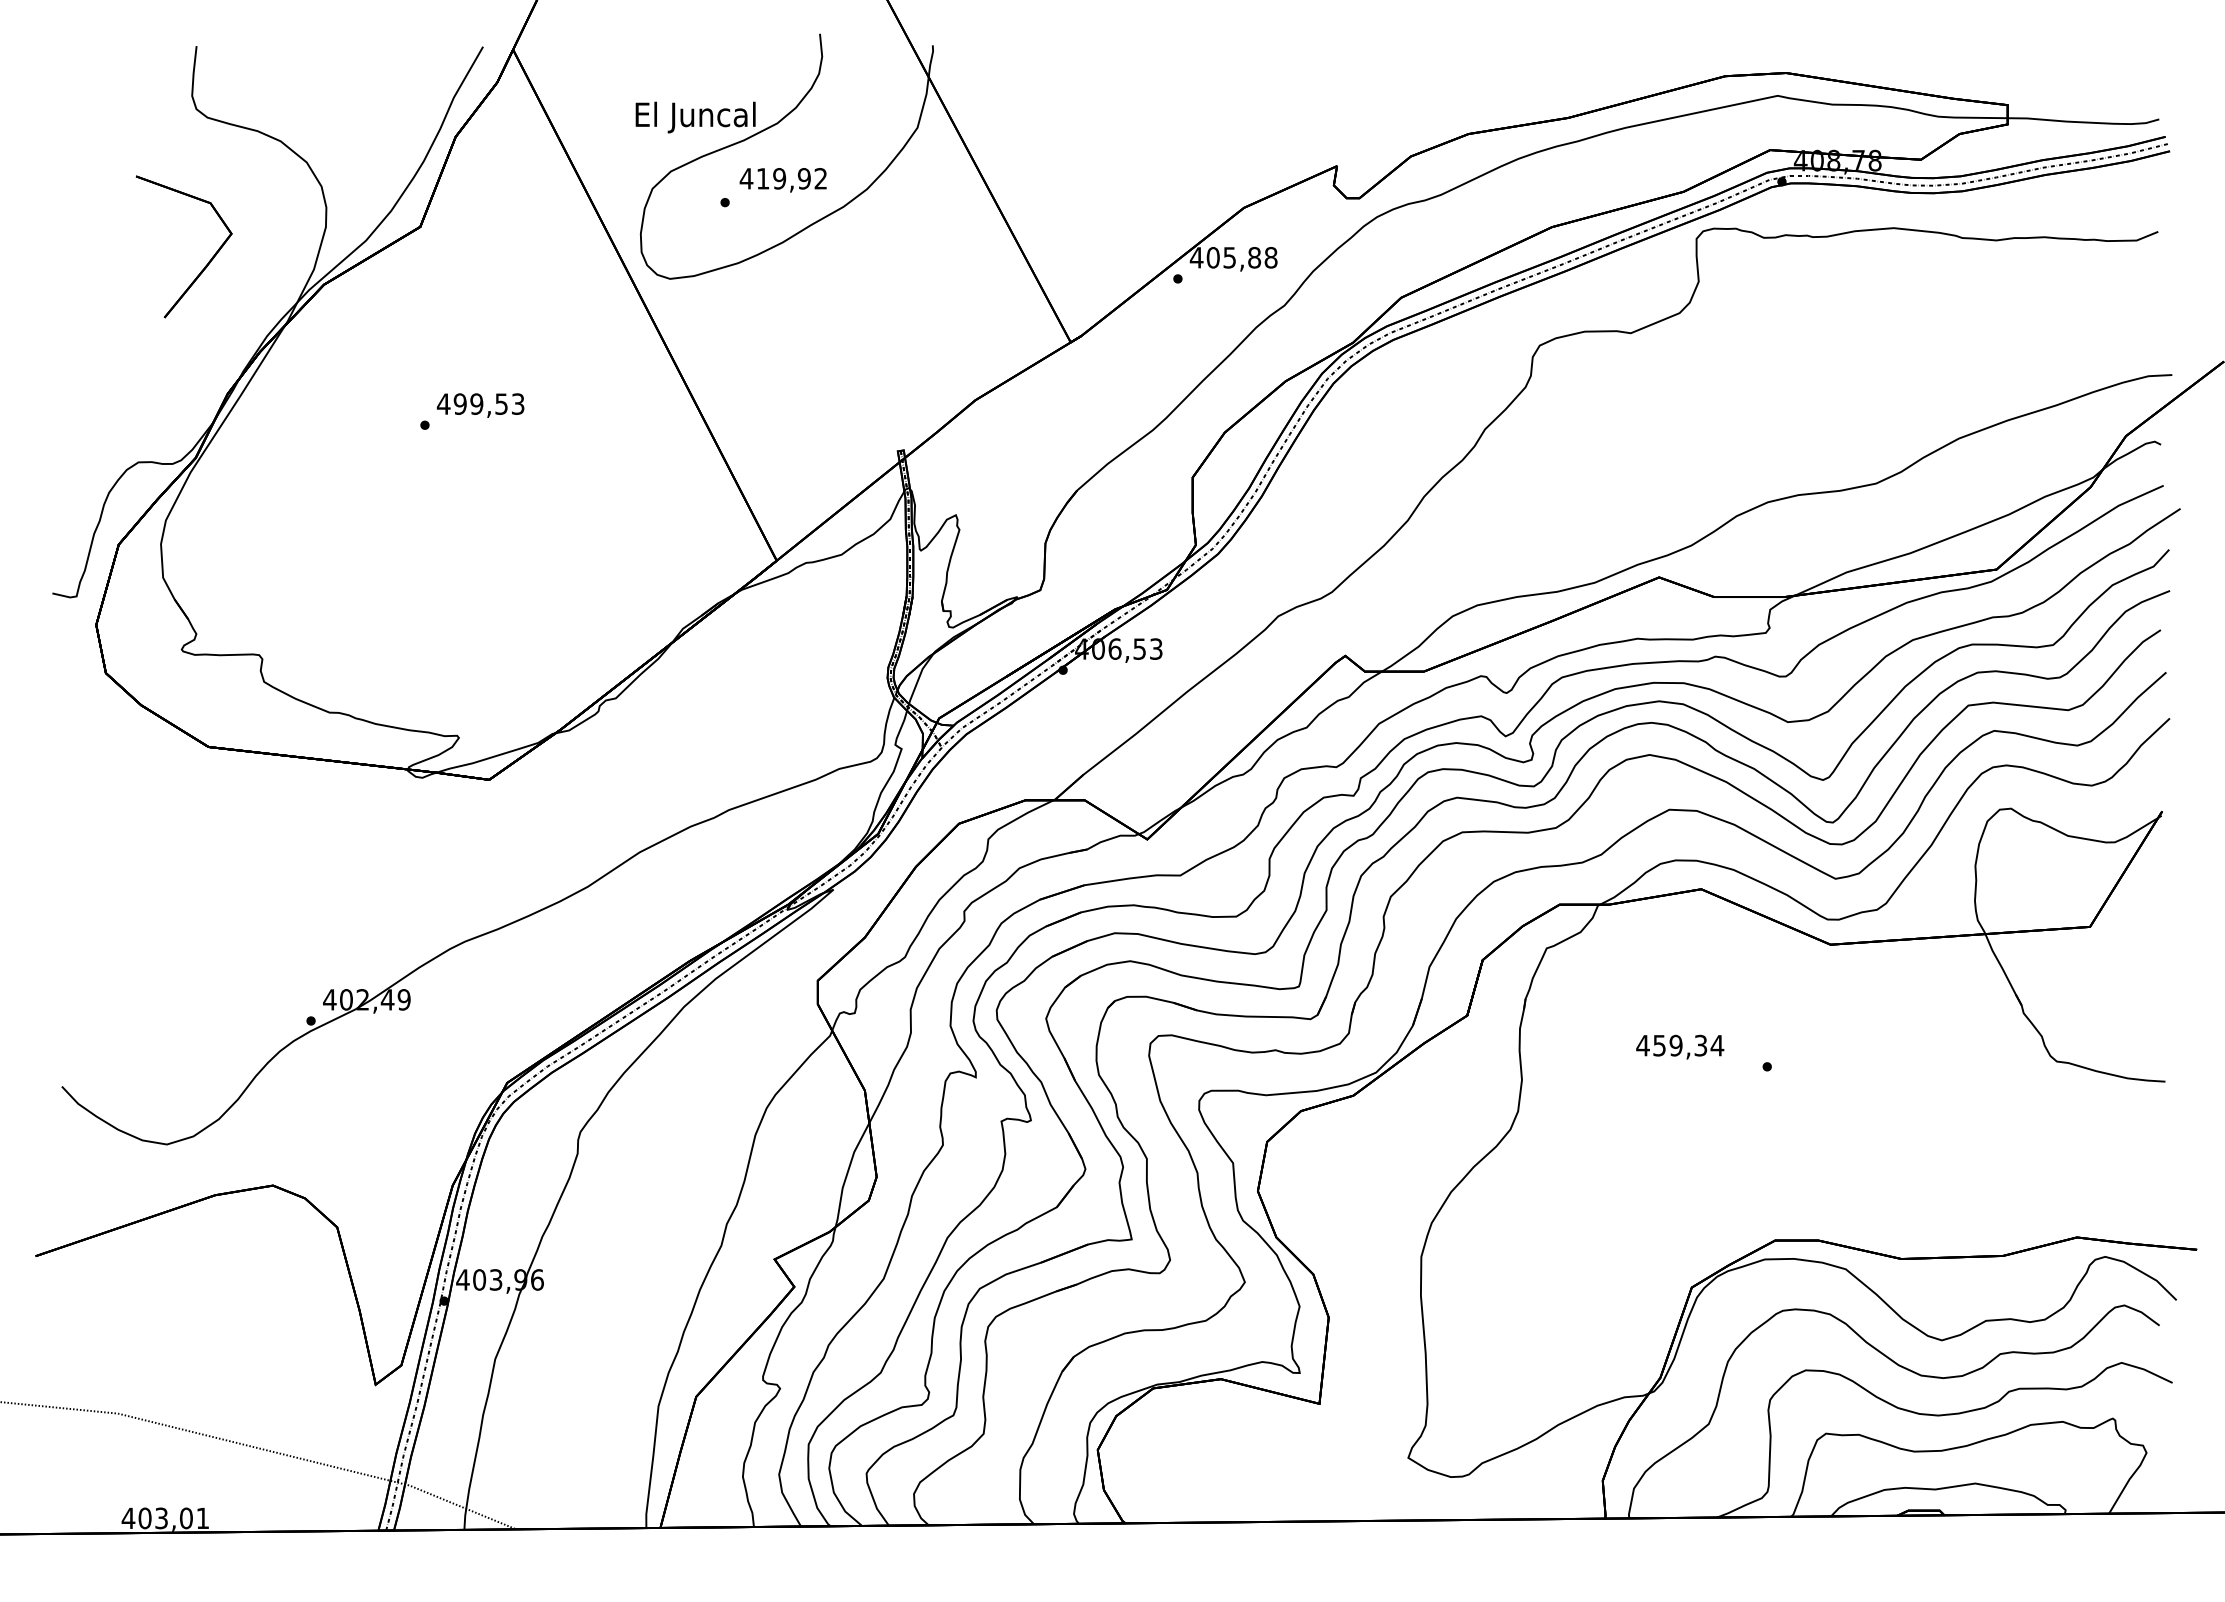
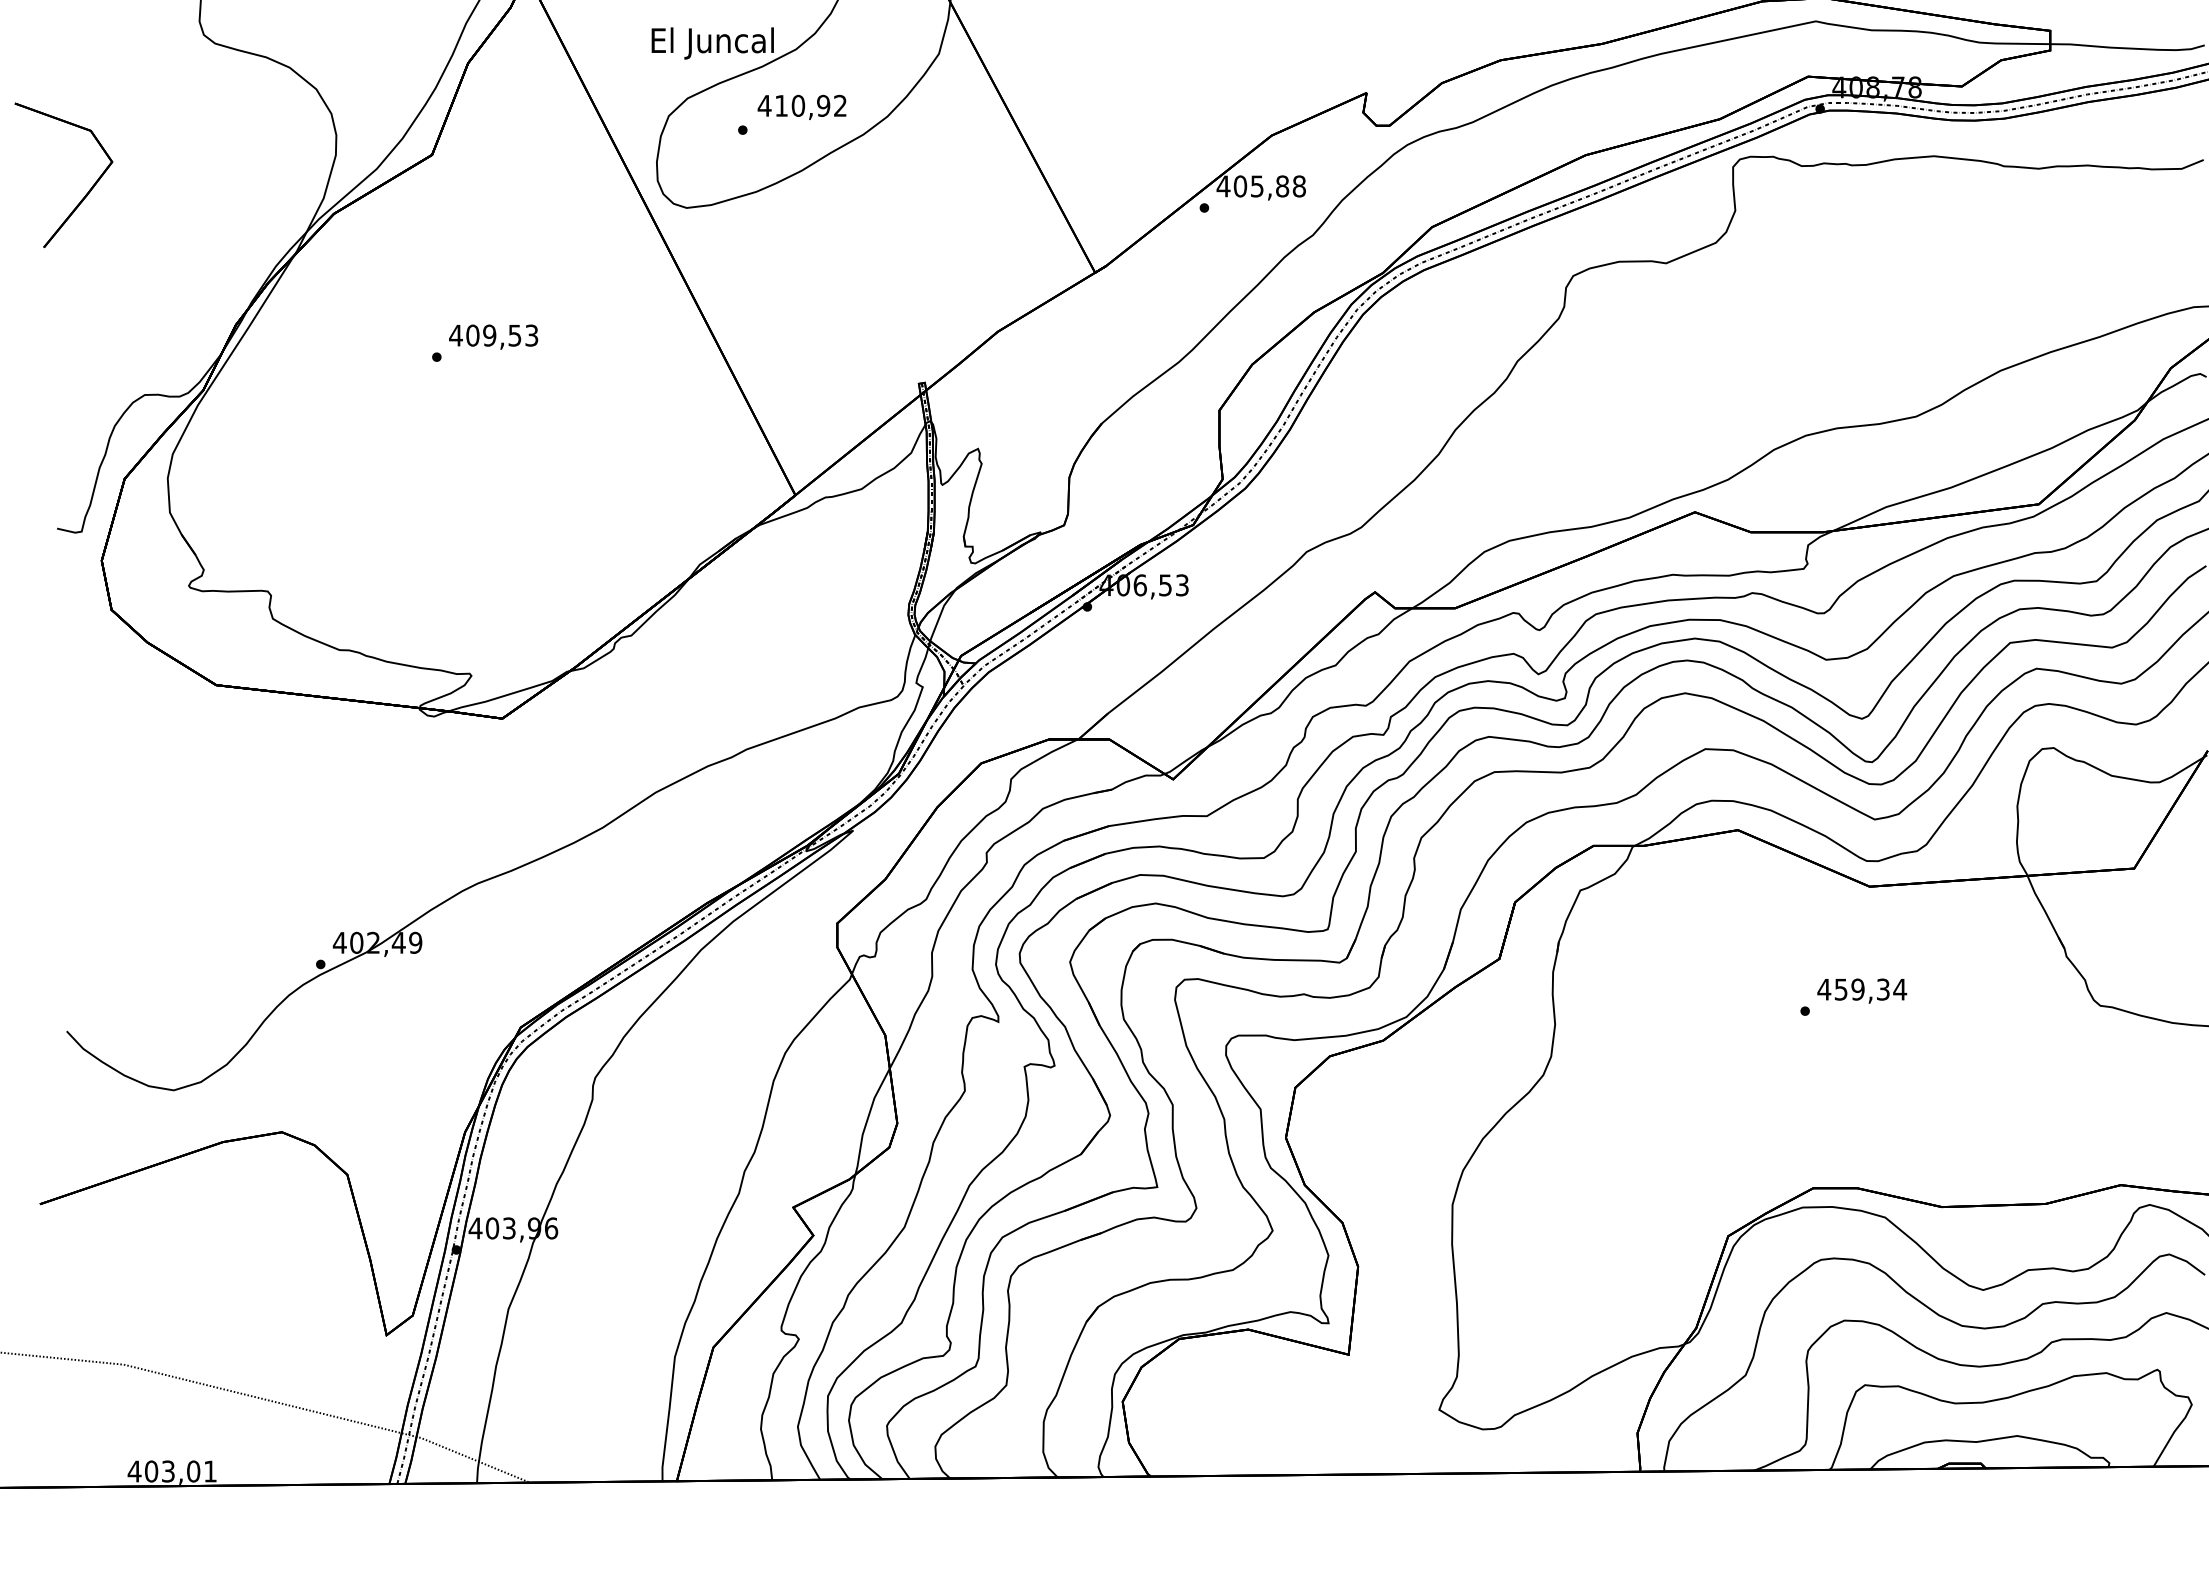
text: (779, 178) -> (798, 105), 419,92 -> 410,92
part: (205, 265) -> (85, 194), moved
text: (459, 403) -> (472, 334), 499,53 -> 409,53
text: (1680, 1046) -> (1862, 990), moved

